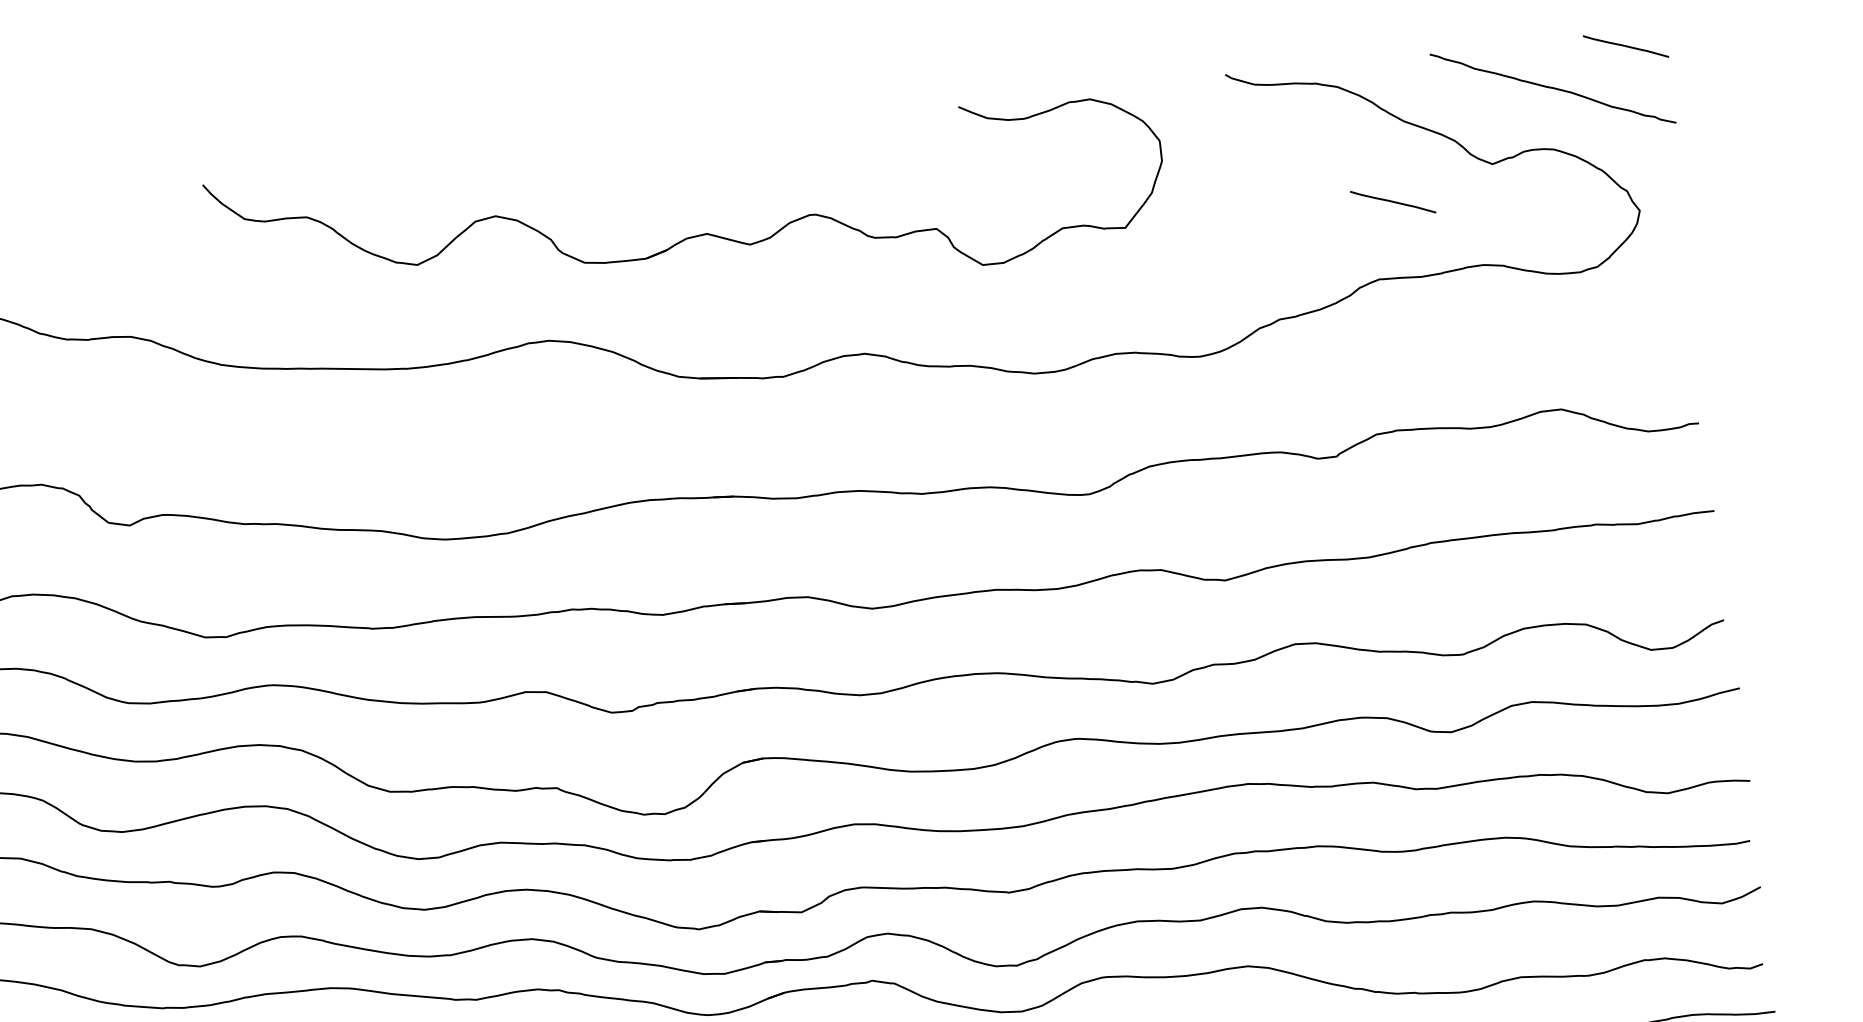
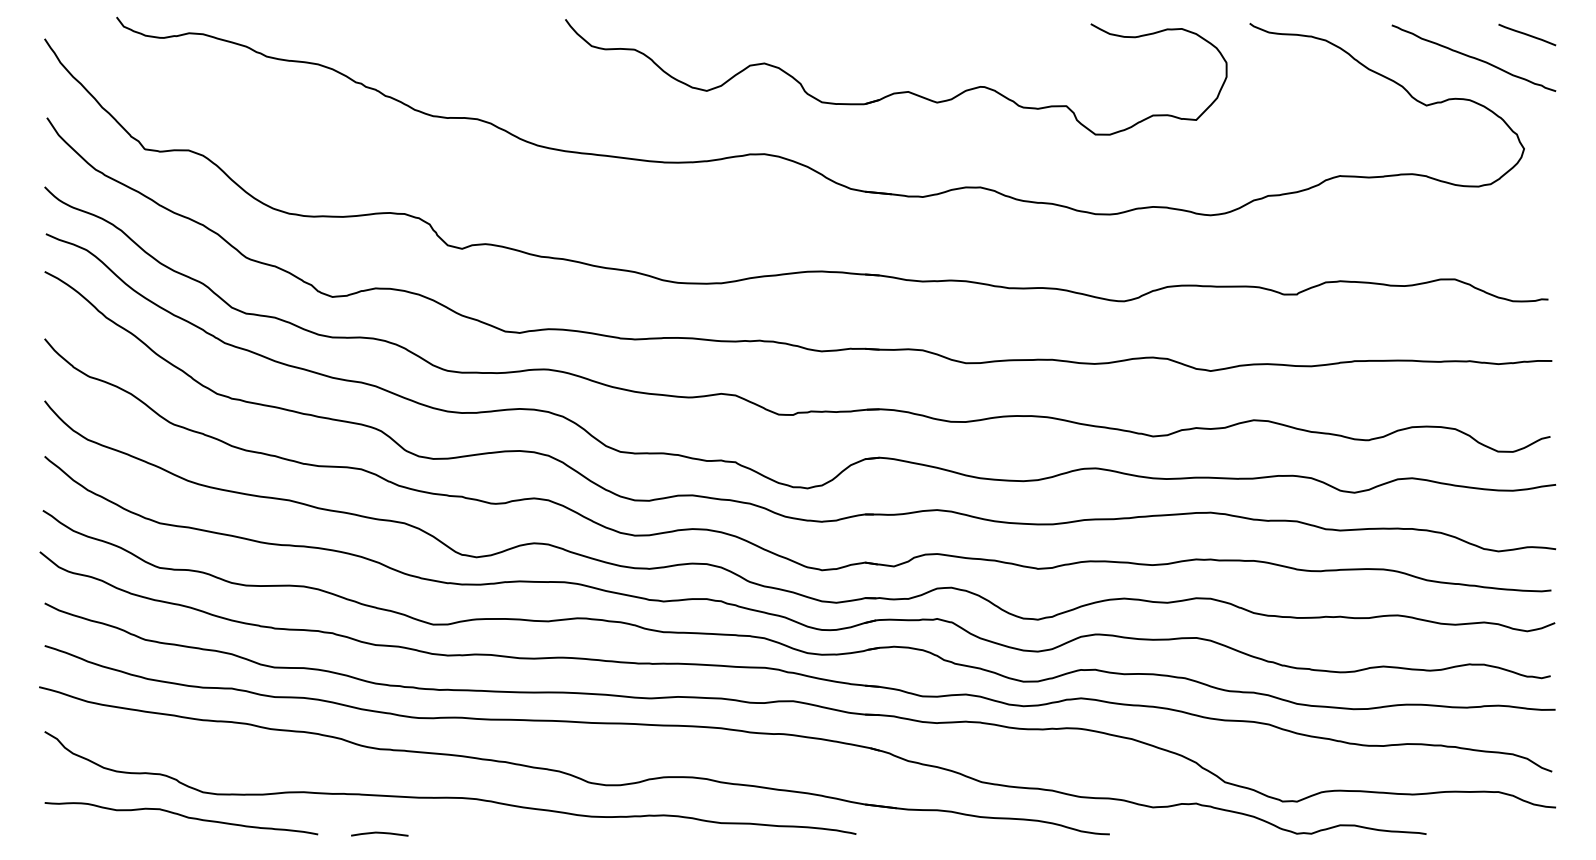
line: (1393, 201) -> (1355, 123), removed
part: (695, 234) -> (900, 91), moved

